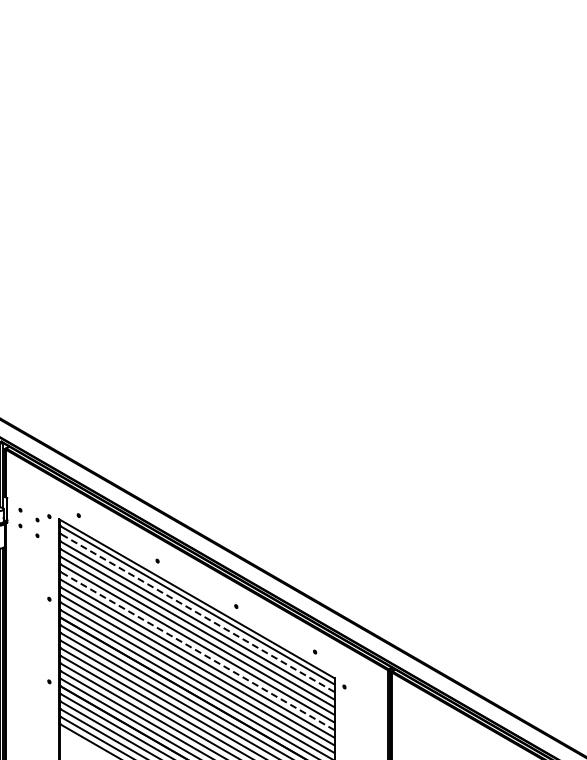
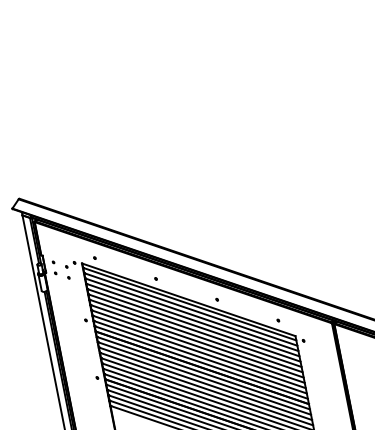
line: (197, 612) -> (190, 309), dashed -> solid
line: (197, 650) -> (196, 335), dashed -> solid

